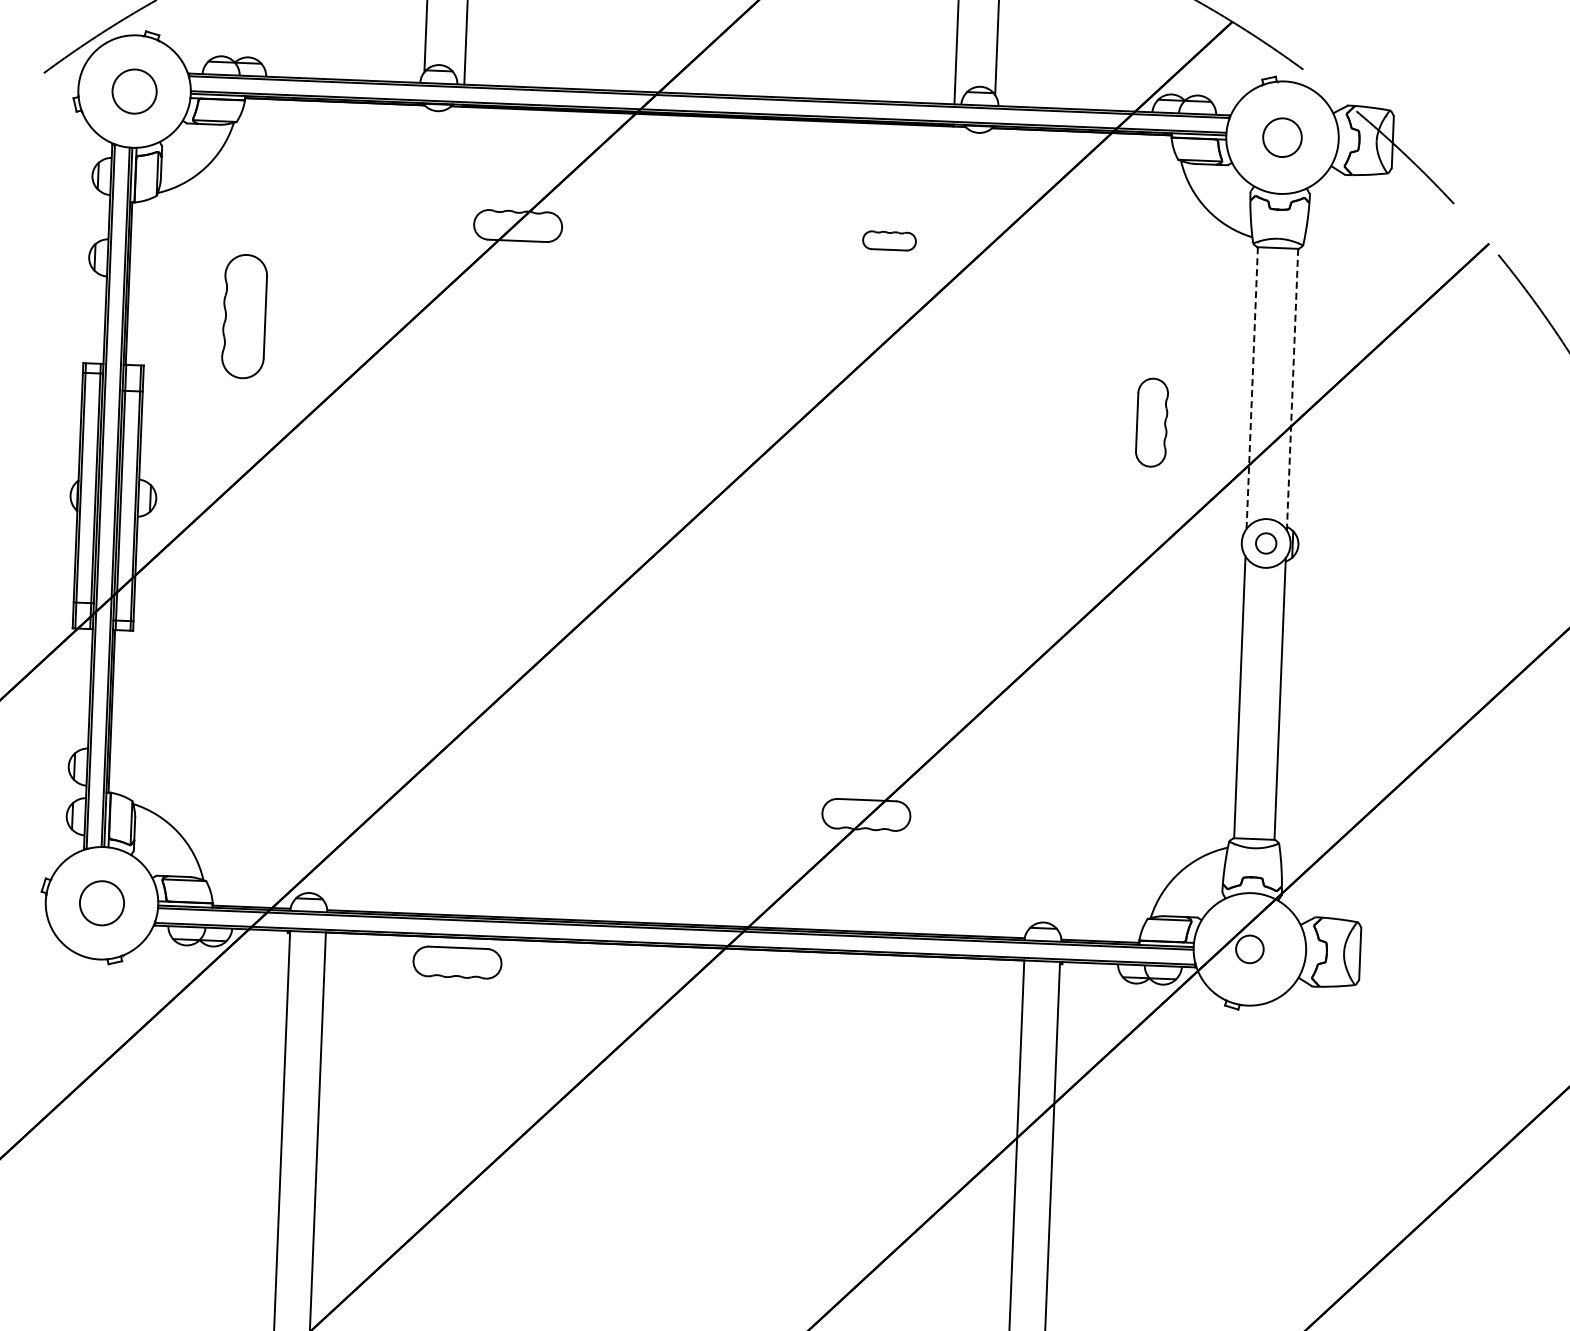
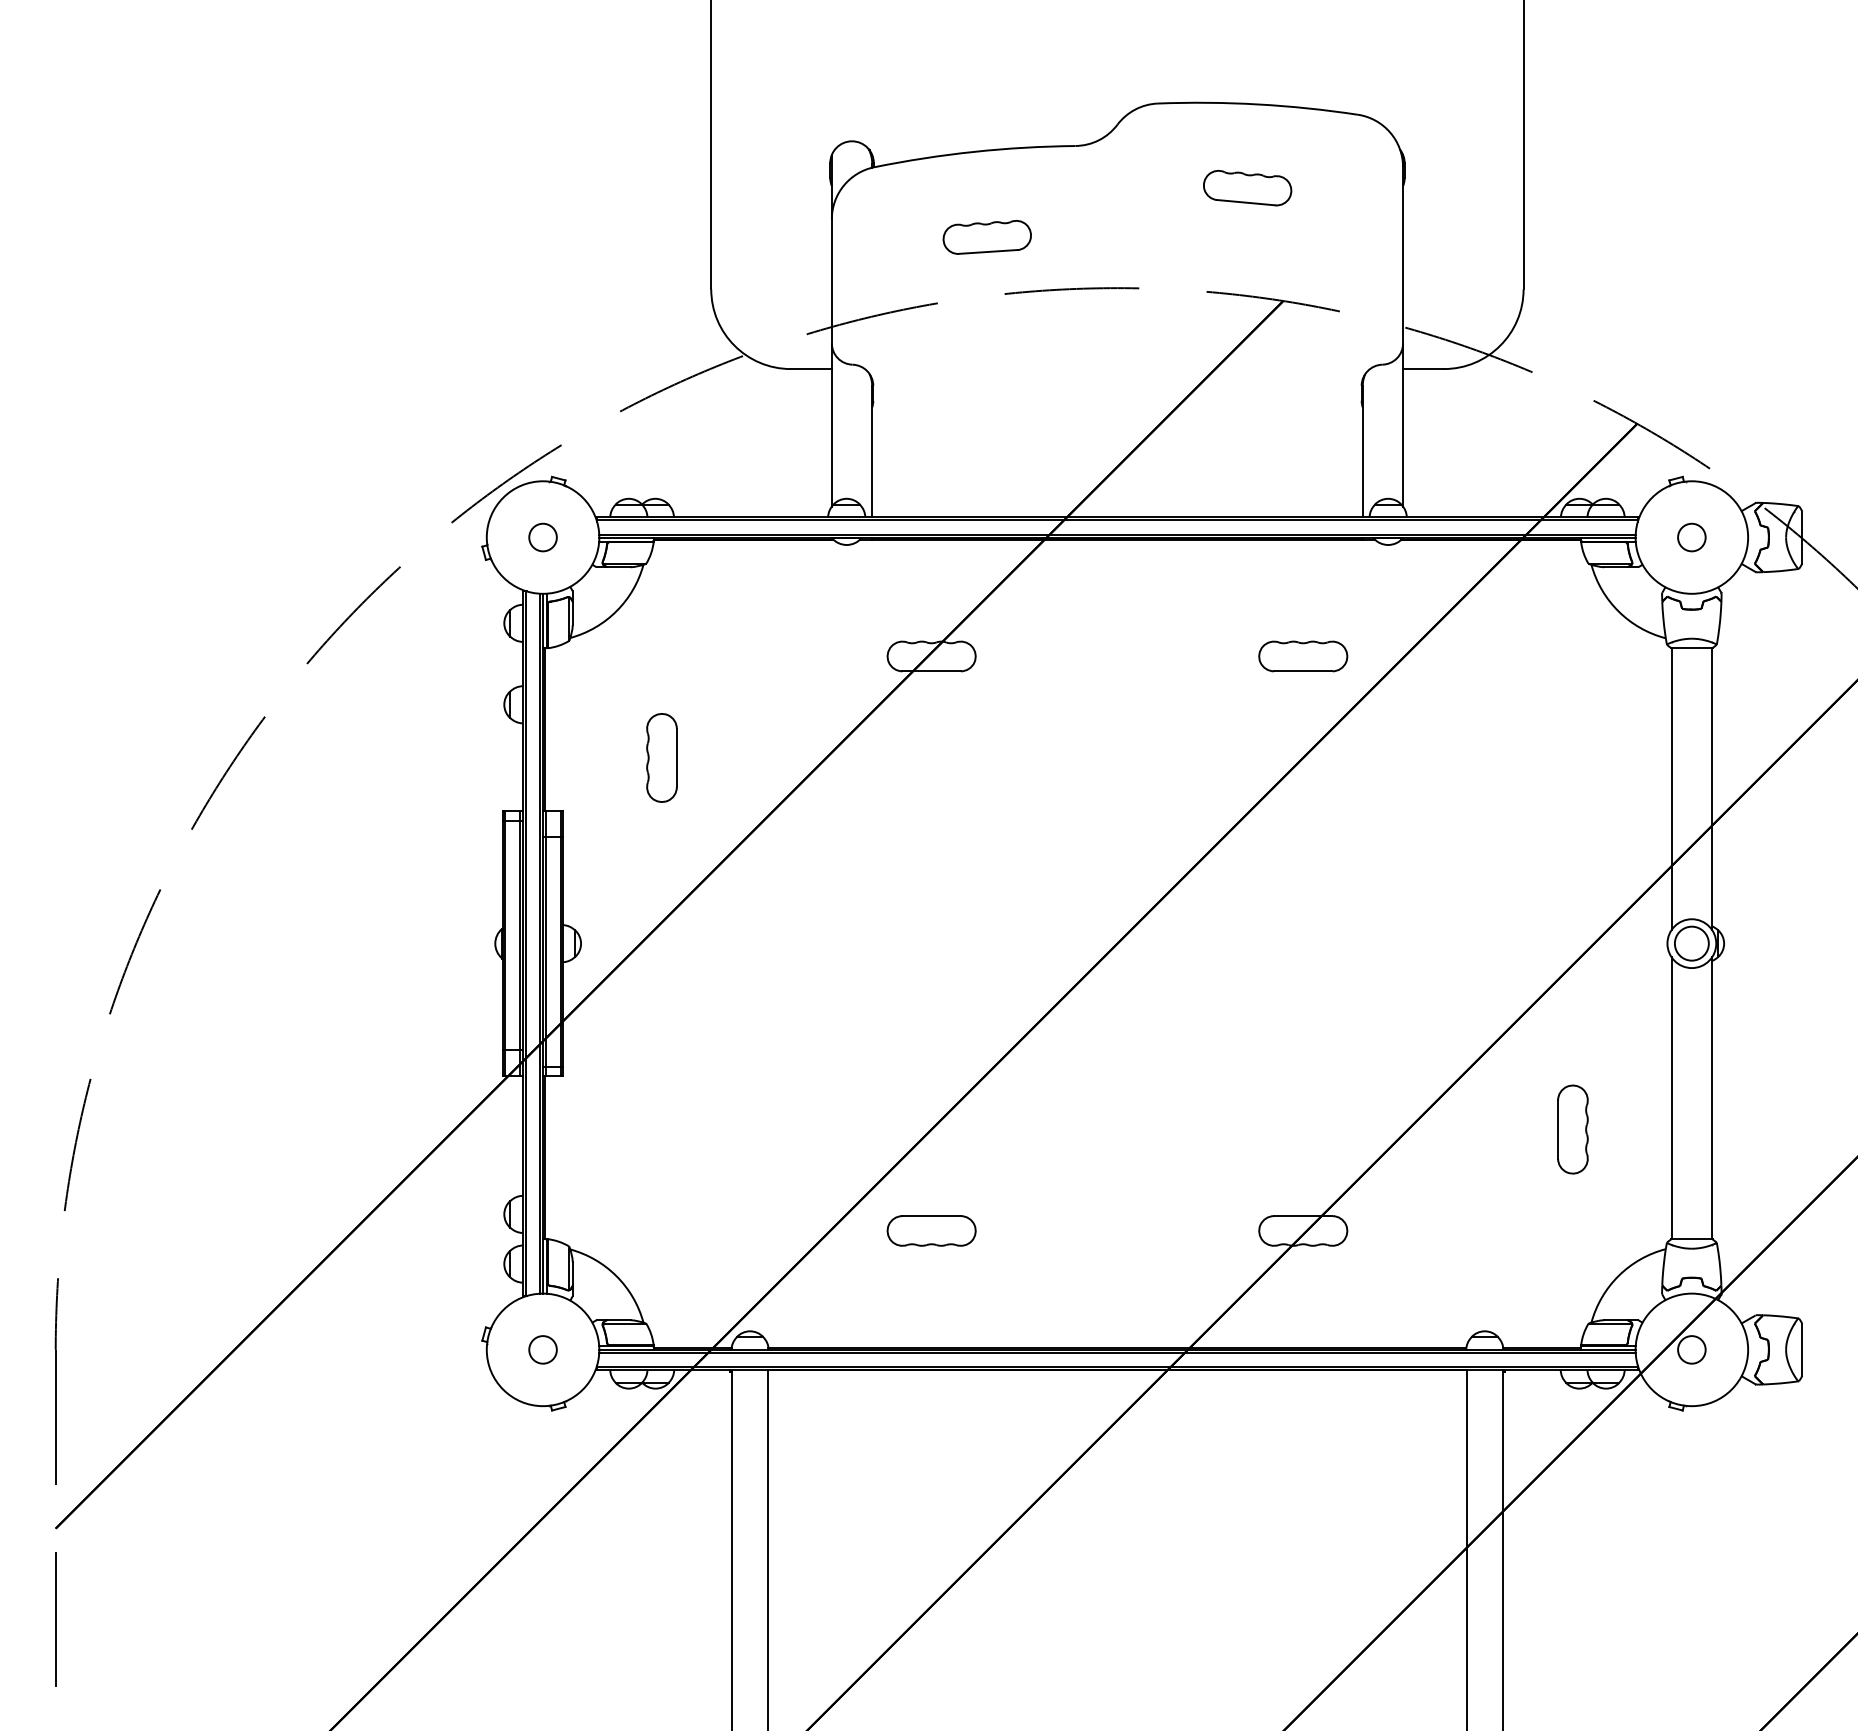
circle: (134, 91) -> (542, 537), size x0.62
circle: (1282, 137) -> (1691, 537), size x0.71
part: (889, 240) -> (1303, 656), size x1.67
part: (244, 316) -> (661, 757), size x0.71
line: (1252, 387) -> (1671, 788), dashed -> solid
line: (1293, 389) -> (1712, 788), dashed -> solid
part: (1151, 422) -> (1572, 1129), moved
circle: (1265, 543) -> (1691, 943), size x1.67
circle: (101, 902) -> (542, 1349), size x0.62
part: (457, 962) -> (931, 1230), moved

